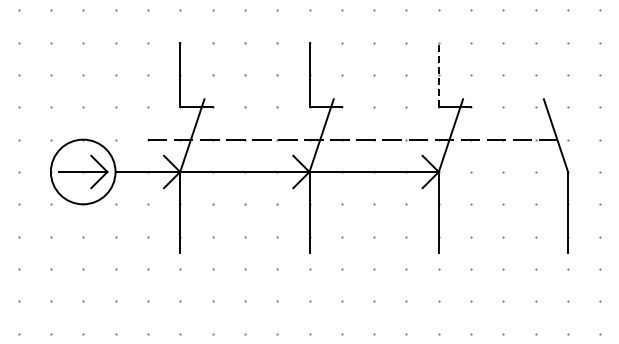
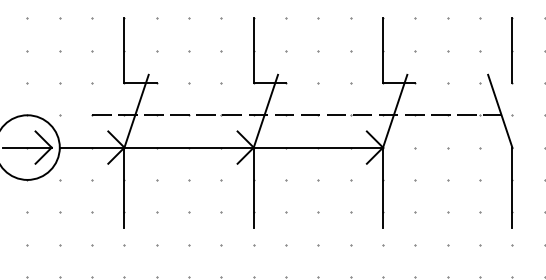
line: (438, 74) -> (382, 50), dashed -> solid
line: (568, 74) -> (512, 50), added

